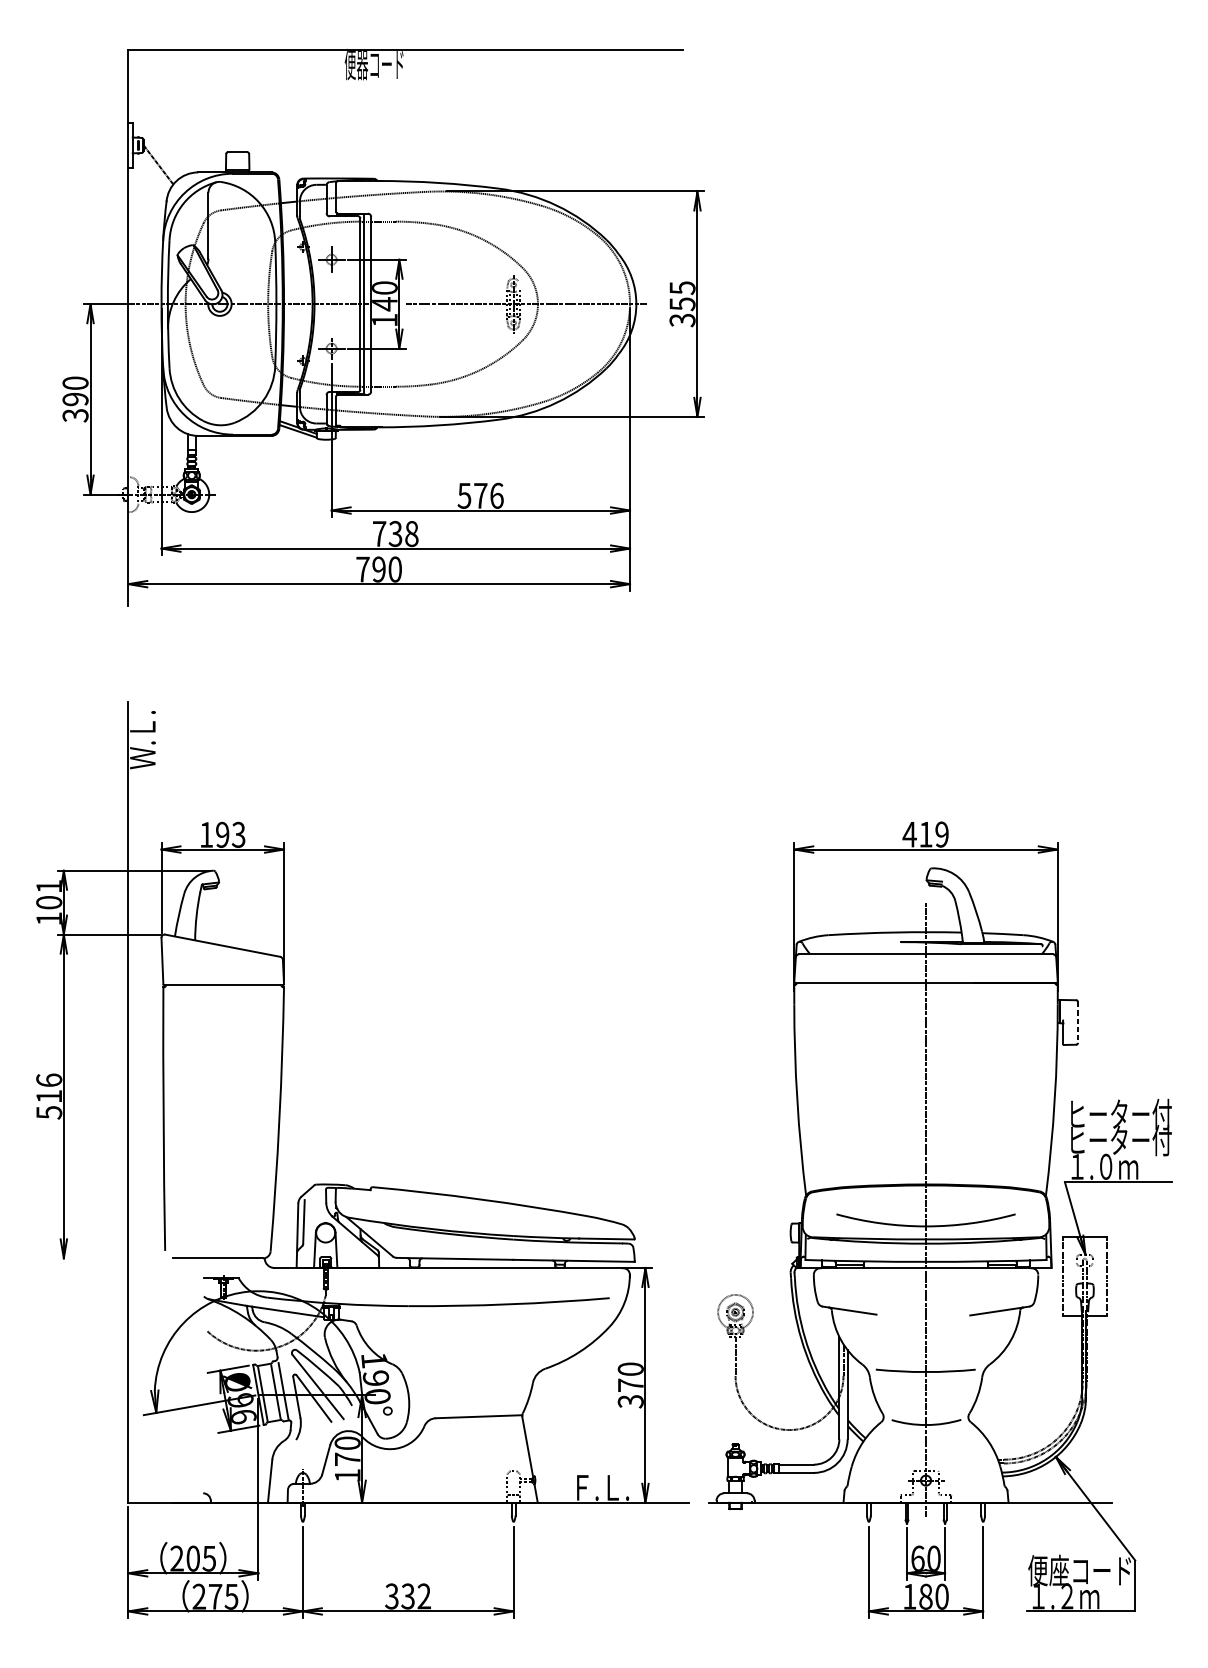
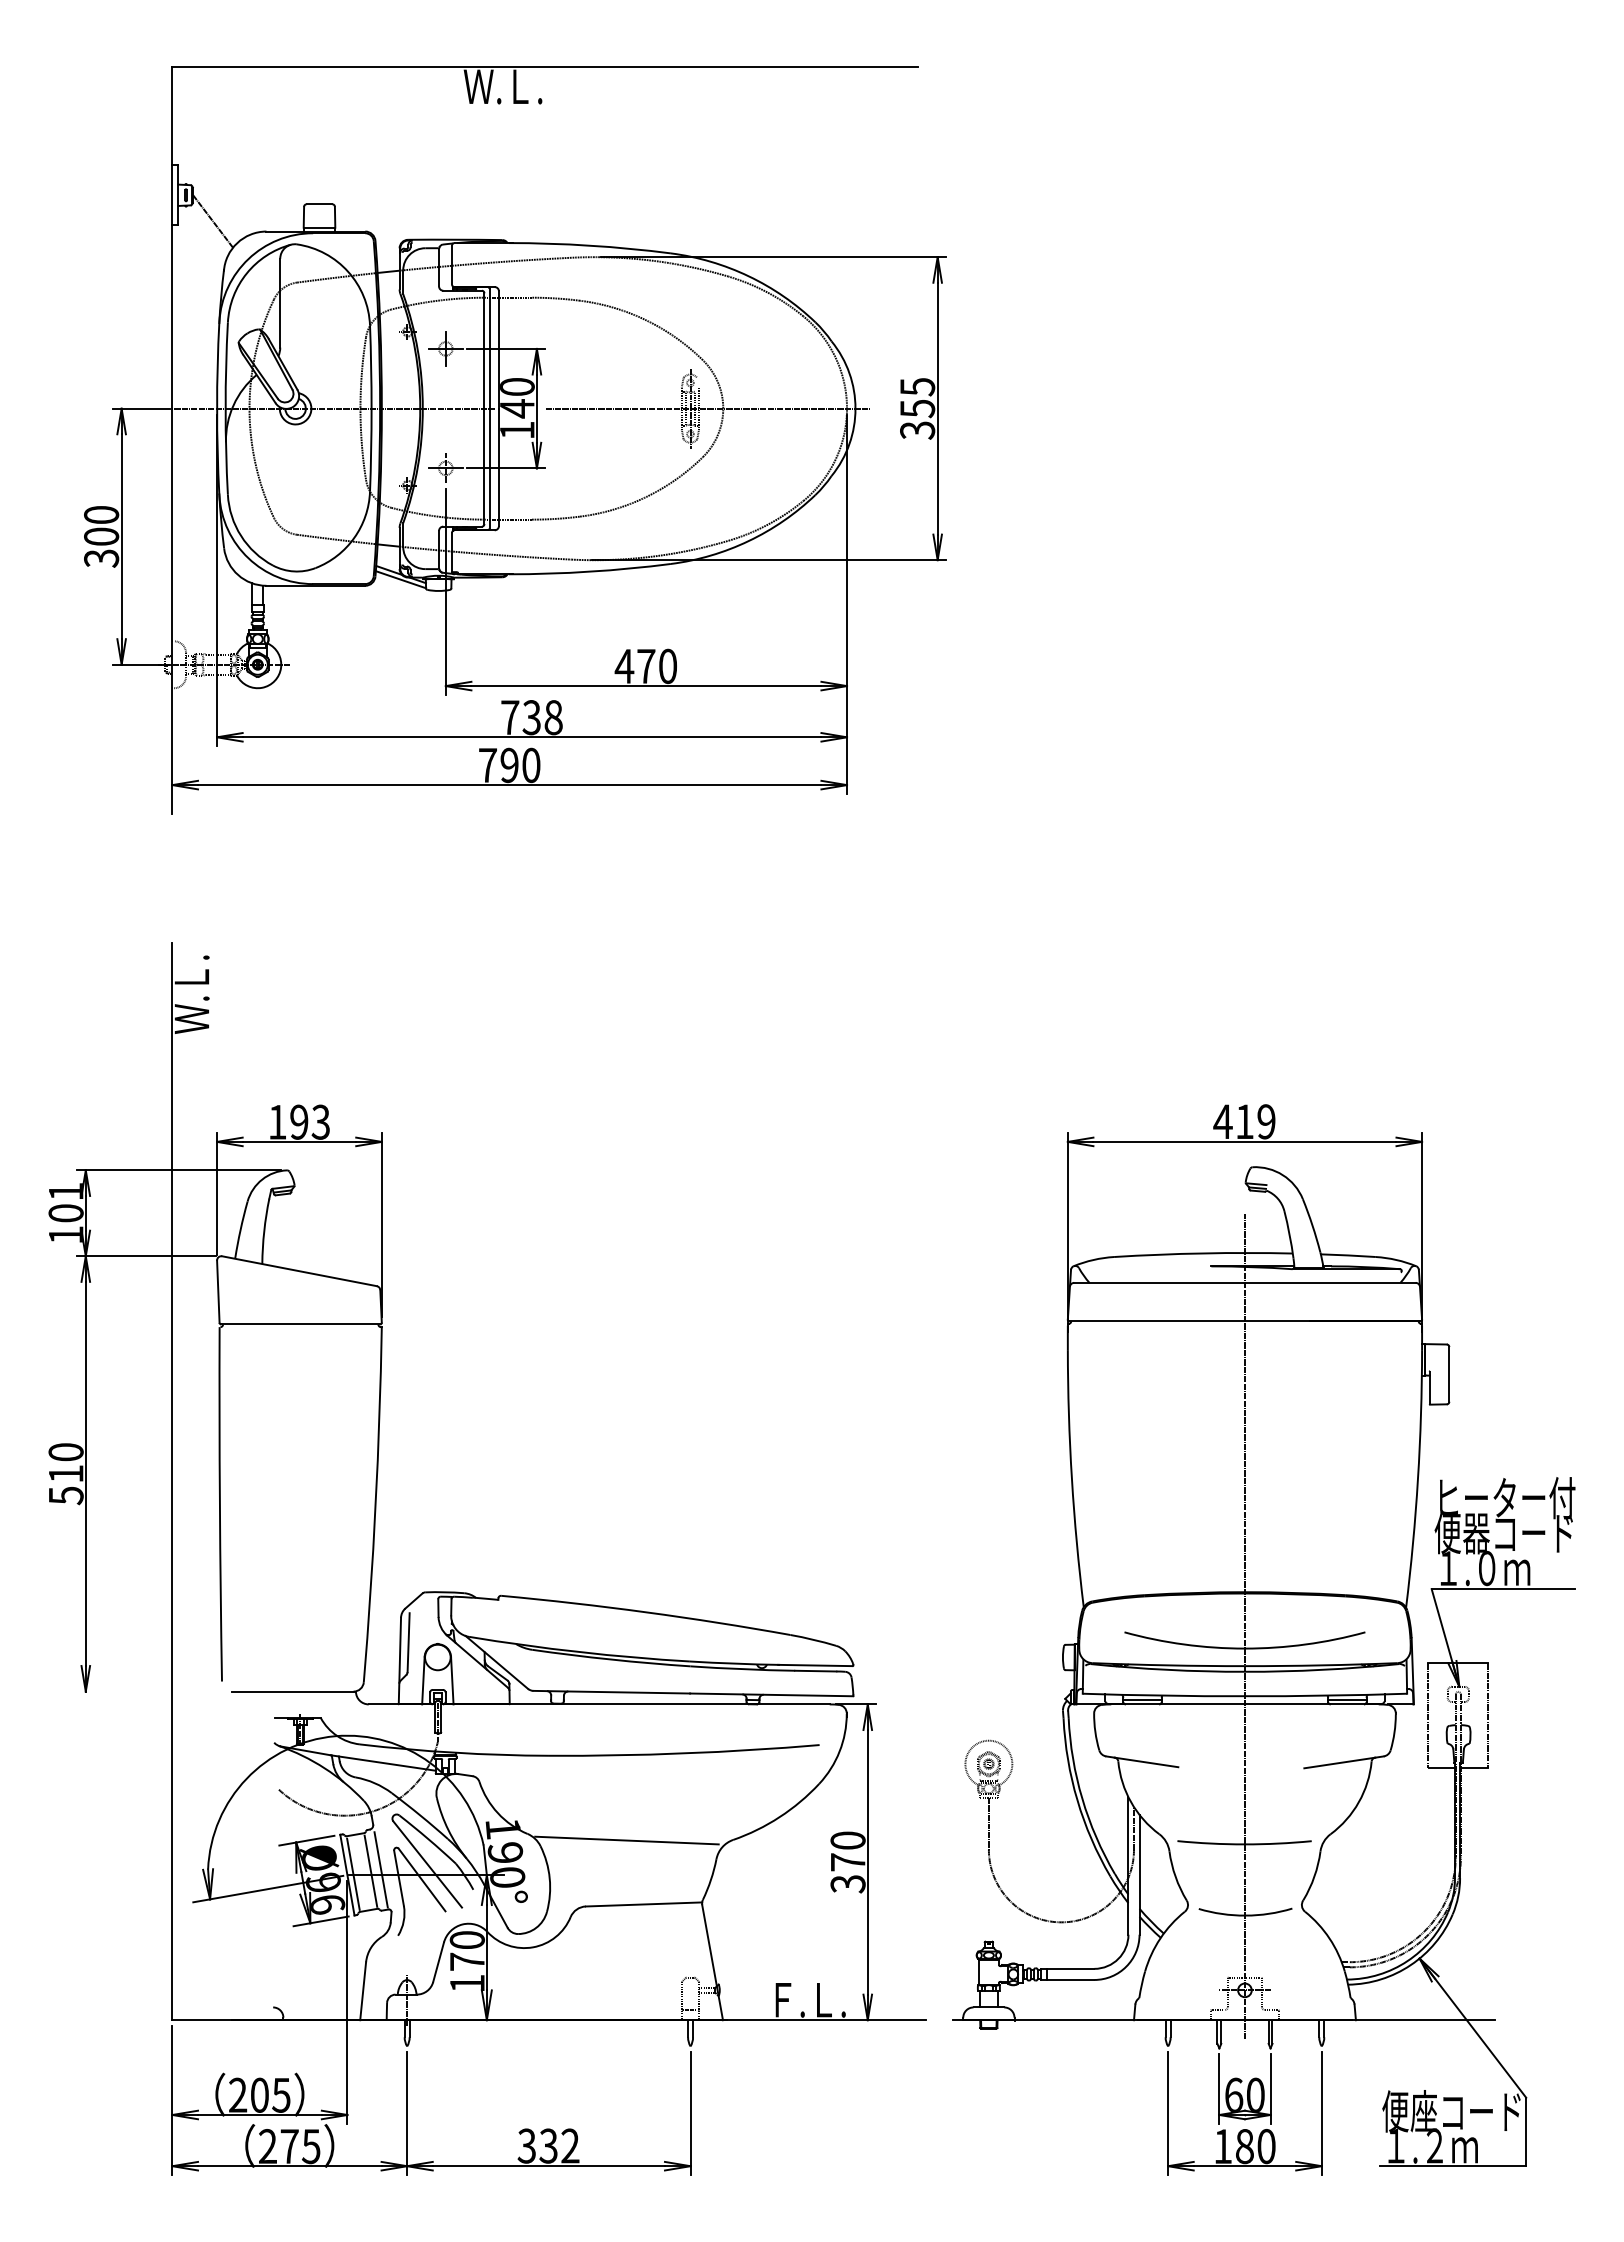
text: (373, 64) -> (502, 86), 便器コード -> Ｗ.Ｌ.
text: (75, 399) -> (101, 536), 390 -> 300
text: (480, 495) -> (645, 666), 576 -> 470
line: (1078, 1022) -> (1449, 1374), dashed -> solid
text: (48, 1080) -> (65, 1452), 516 -> 510
text: (1119, 1140) -> (1504, 1533), ヒーター付 -> 便器コード
line: (466, 1369) -> (626, 1840), added

